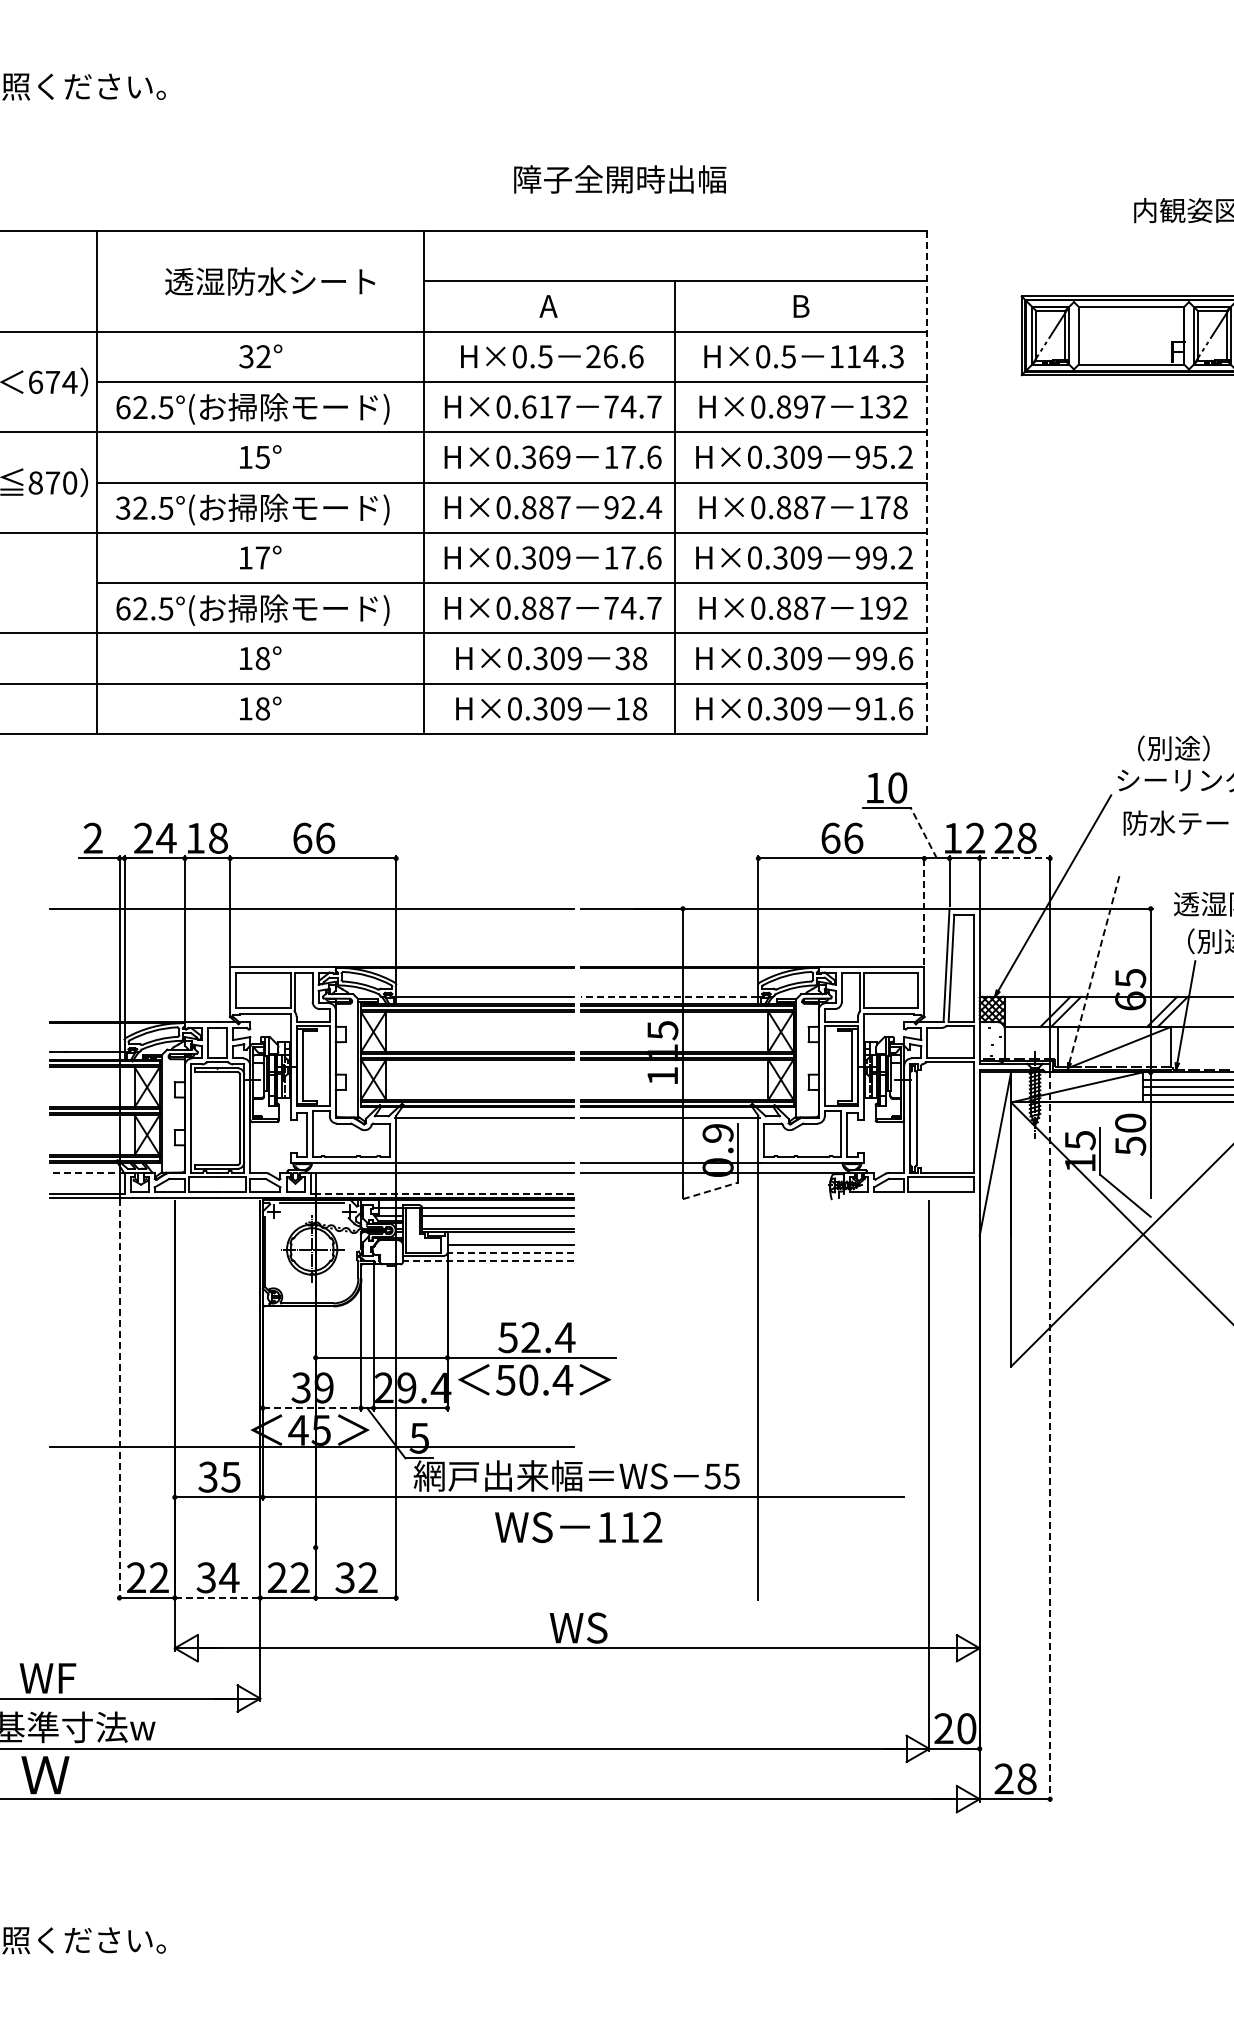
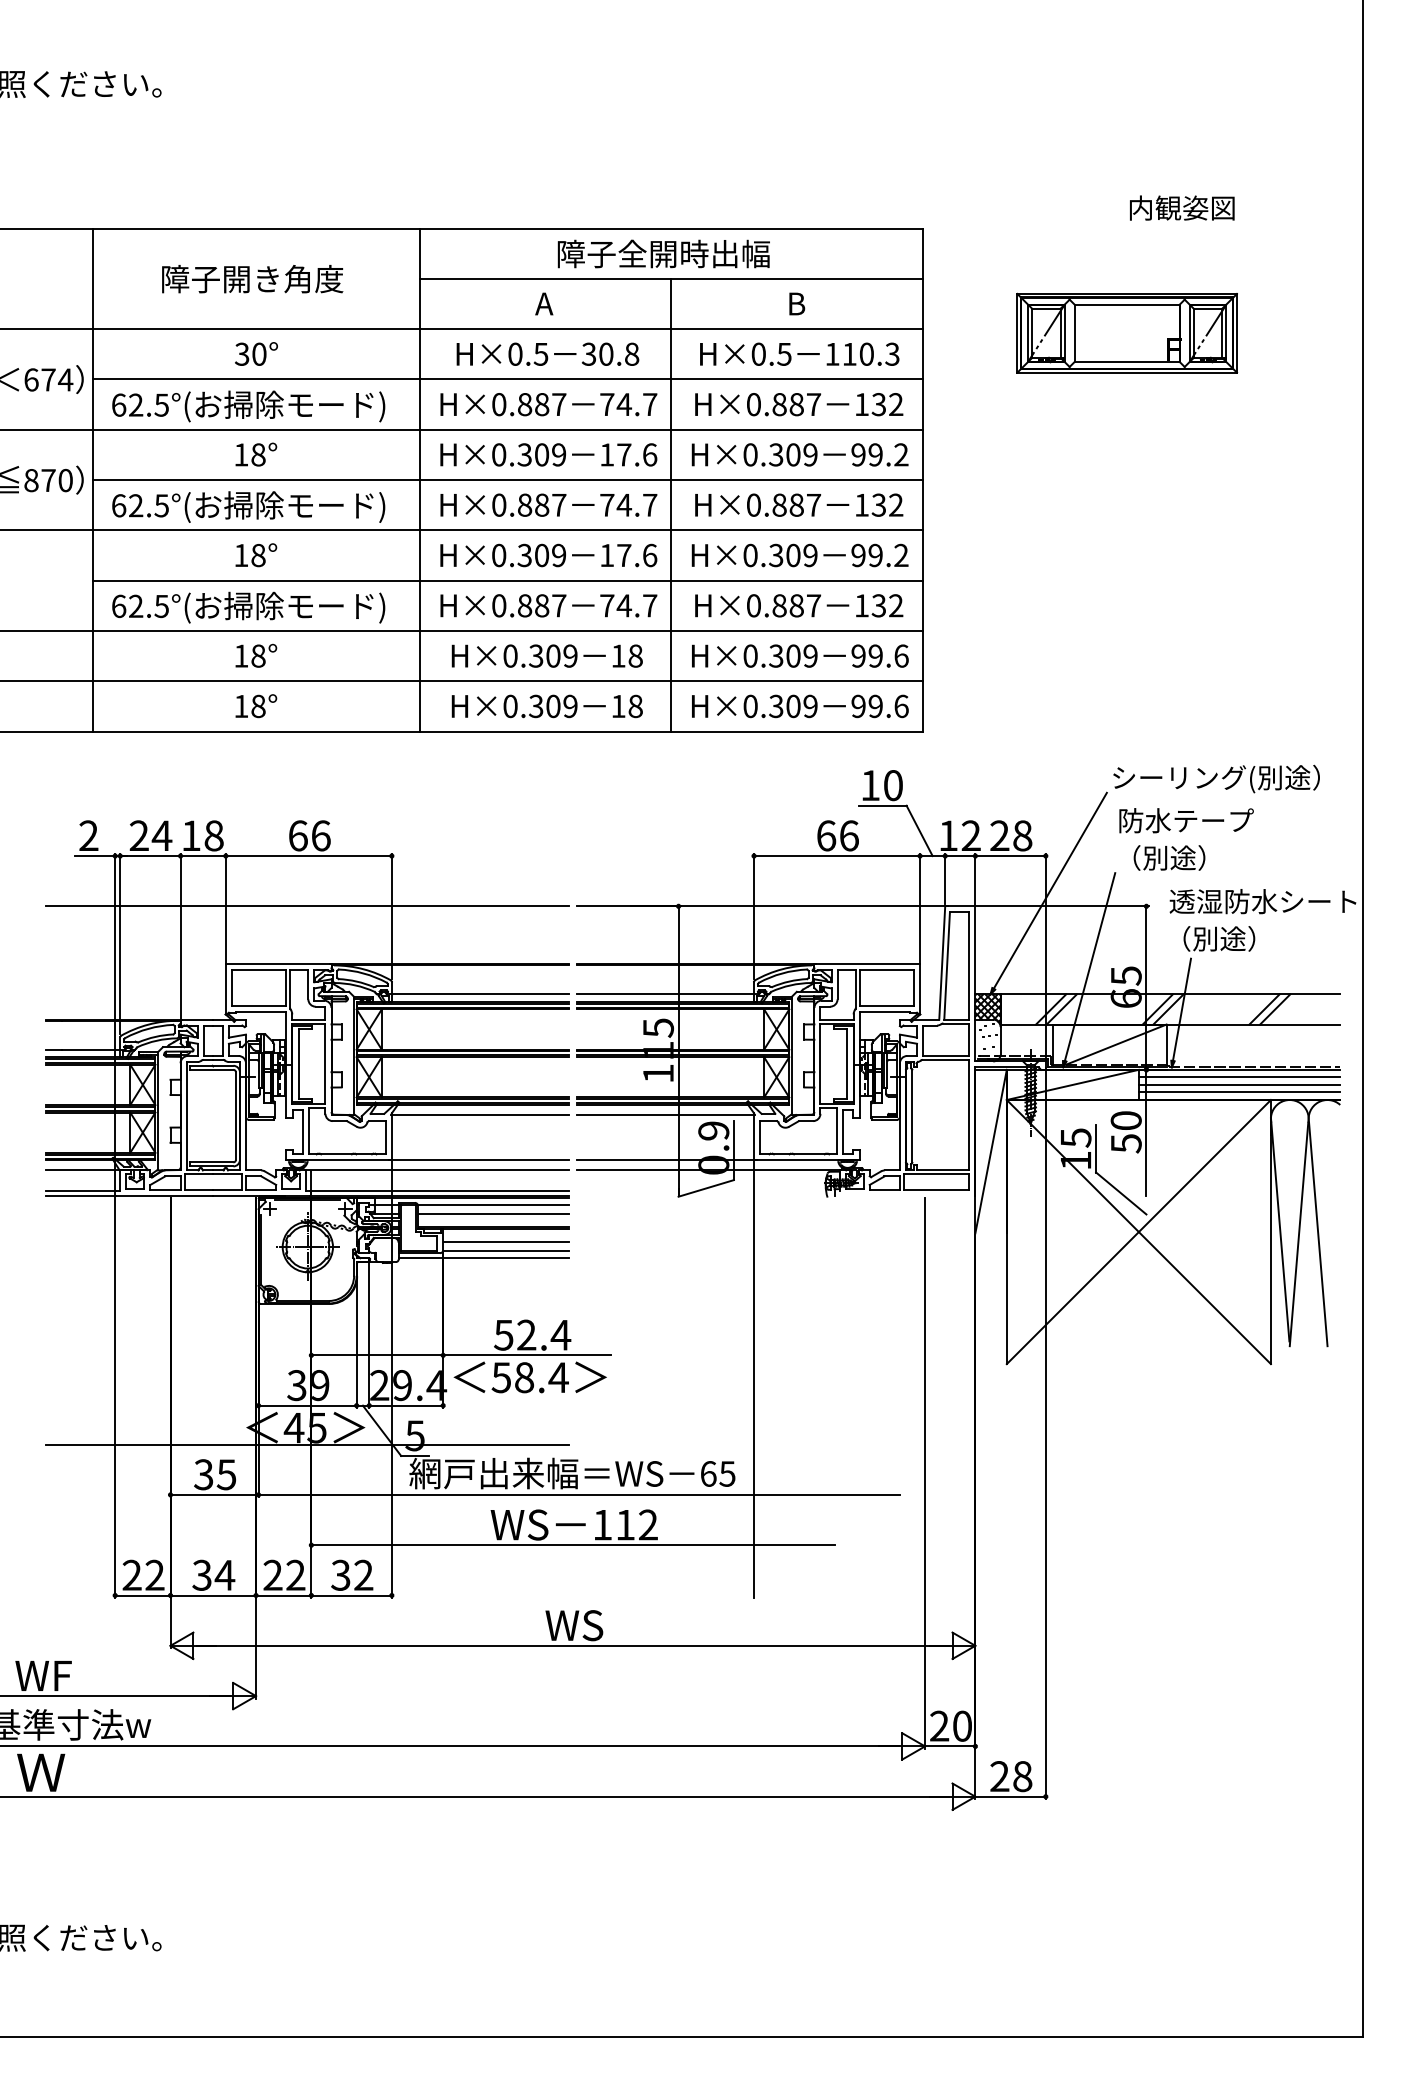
text: (619, 178) -> (663, 253), moved
text: (269, 280) -> (265, 278), 透湿防水シート -> 障子開き角度
text: (263, 355) -> (259, 353), 32° -> 30°
text: (614, 355) -> (610, 353), 26.6 -> 30.8
text: (870, 355) -> (866, 353), 114.3 -> 110.3
text: (537, 406) -> (533, 404), H×0.617 -> H×0.887
text: (800, 406) -> (796, 404), H×0.897 -> H×0.887
text: (262, 456) -> (258, 454), 15° -> 18°
text: (546, 456) -> (542, 454), H×0.369 -> H×0.309
text: (879, 456) -> (875, 454), 95.2 -> 99.2
line: (926, 482) -> (922, 480), dashed -> solid
text: (632, 506) -> (628, 504), 92.4 -> 74.7
text: (891, 506) -> (887, 504), 178 -> 132
text: (122, 507) -> (118, 505), 32.5°( -> 62.5°(
text: (262, 557) -> (258, 555), 17° -> 18°
text: (882, 607) -> (878, 605), 192 -> 132
text: (622, 657) -> (618, 655), 38 -> 18
text: (879, 708) -> (875, 706), 91.6 -> 99.6
text: (1173, 747) -> (1169, 857), moved
line: (923, 832) -> (919, 830), dashed -> solid
line: (1015, 858) -> (1011, 856), dashed -> solid
line: (924, 910) -> (920, 908), dashed -> solid
line: (1094, 968) -> (1090, 966), dashed -> solid
line: (669, 996) -> (665, 994), dashed -> solid
line: (87, 1172) -> (83, 1170), dashed -> solid
line: (710, 1190) -> (706, 1188), dashed -> solid
line: (443, 1193) -> (439, 1191), dashed -> solid
line: (510, 1252) -> (506, 1250), dashed -> solid
line: (487, 1260) -> (483, 1258), dashed -> solid
text: (528, 1379) -> (524, 1377), 50.4 -> 58.4
line: (119, 1399) -> (115, 1397), dashed -> solid
line: (312, 1407) -> (308, 1405), dashed -> solid
line: (1049, 1435) -> (1045, 1433), dashed -> solid
text: (712, 1475) -> (708, 1473), 55 -> 65
line: (576, 1547) -> (572, 1545), added
line: (217, 1597) -> (213, 1595), dashed -> solid

